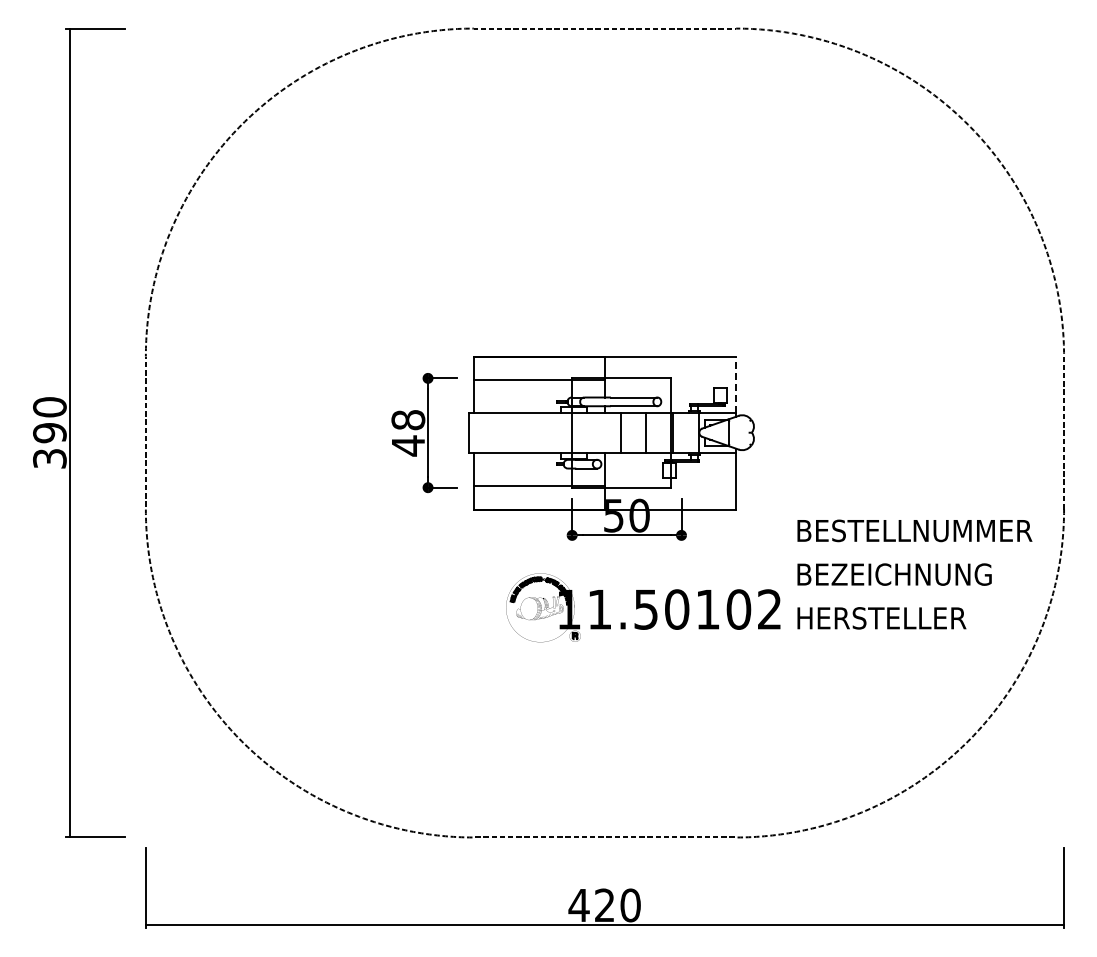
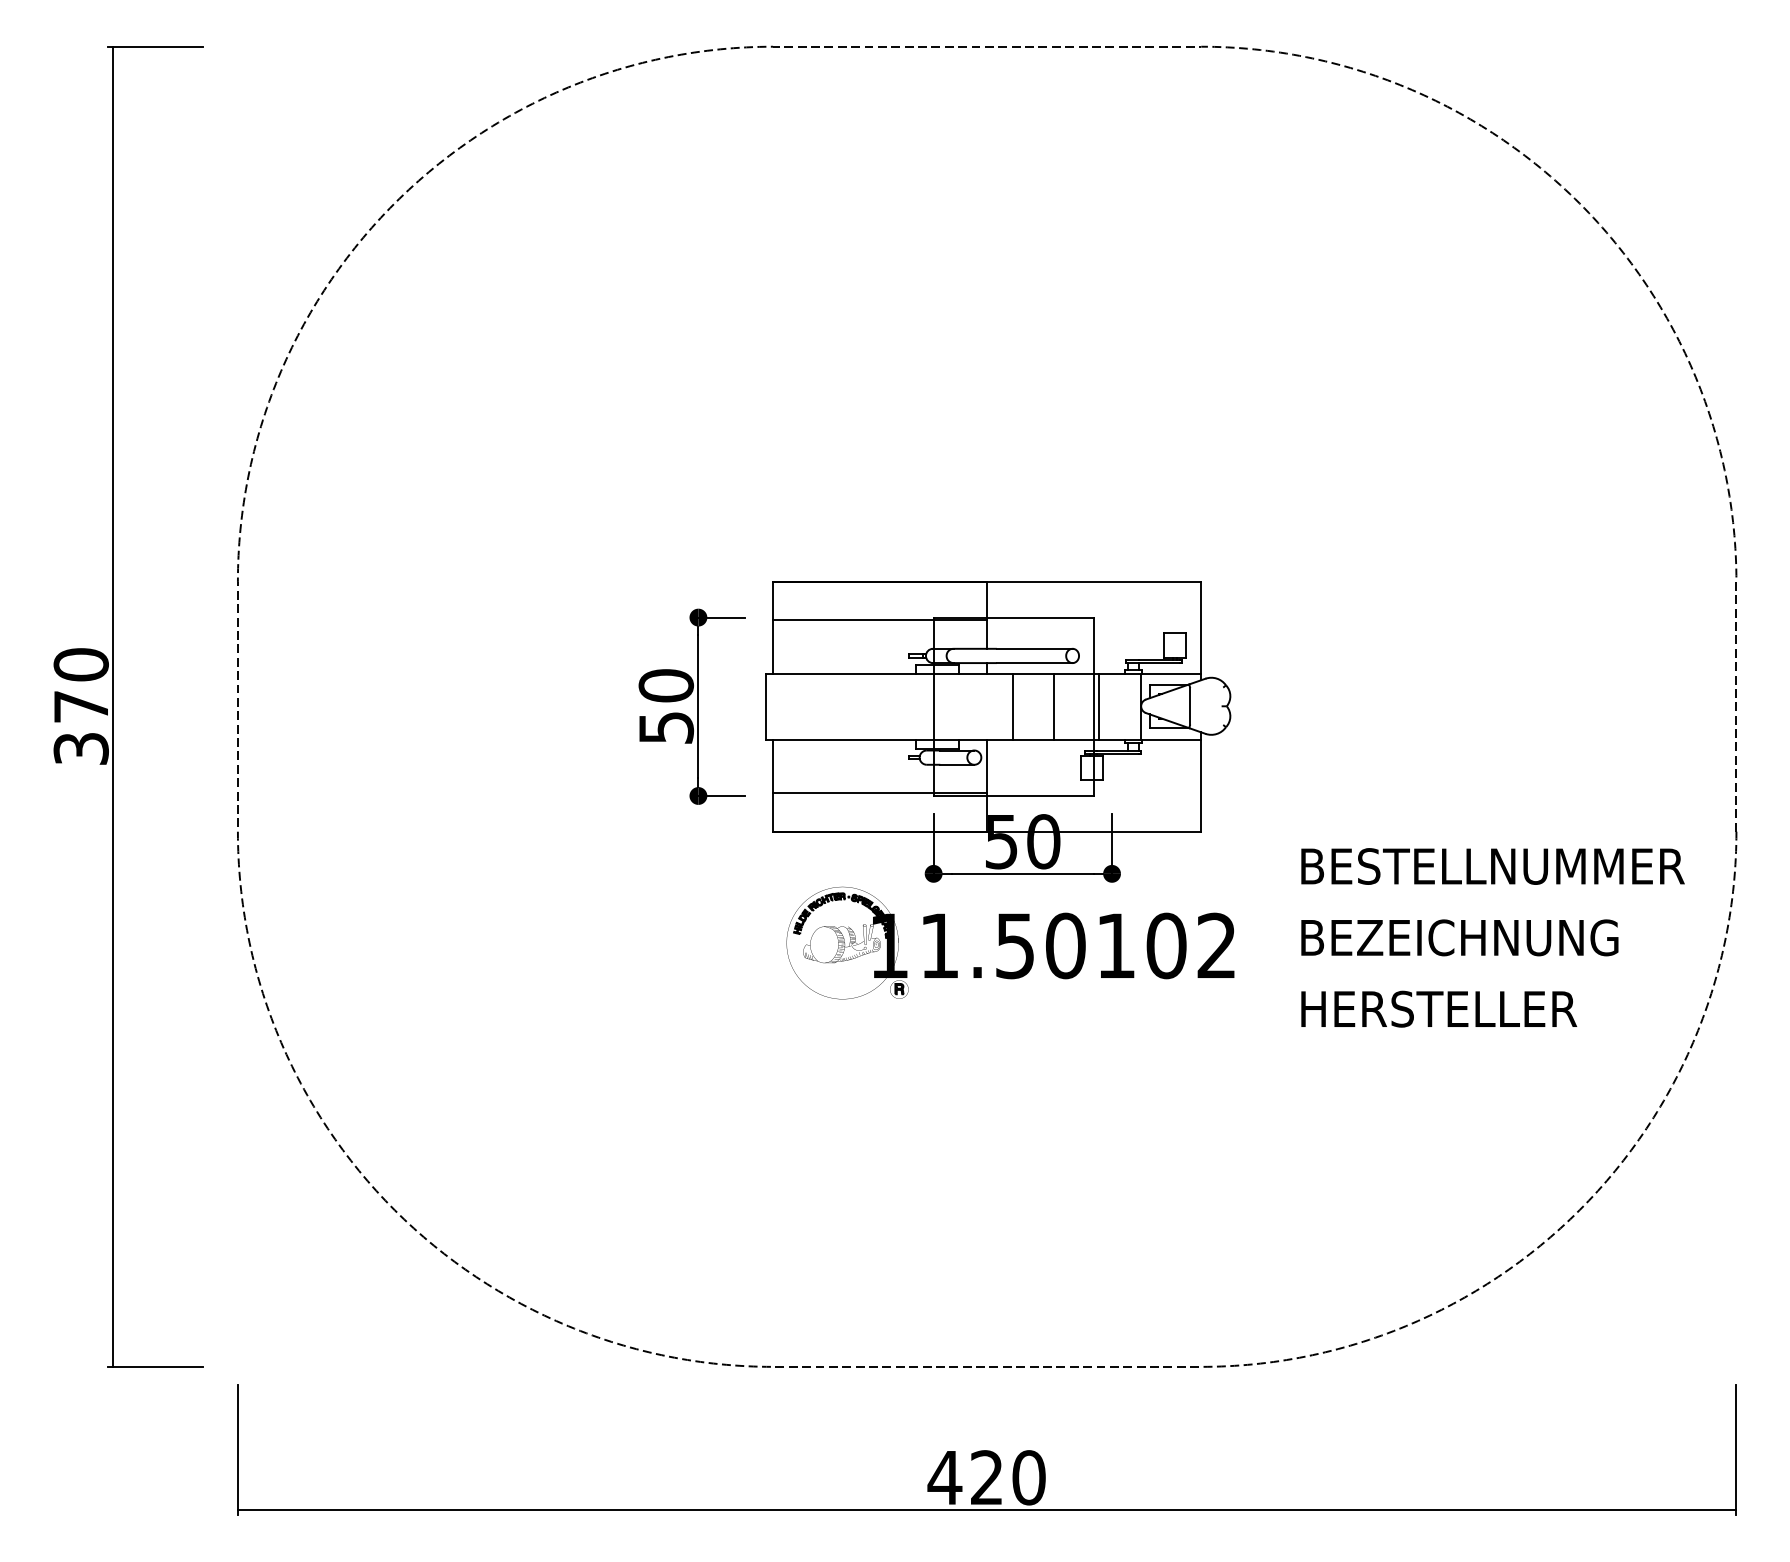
line: (736, 384) -> (1201, 627), dashed -> solid
text: (49, 433) -> (80, 707), 390 -> 370
text: (408, 433) -> (666, 707), 48 -> 50
part: (643, 607) -> (1010, 942), moved

